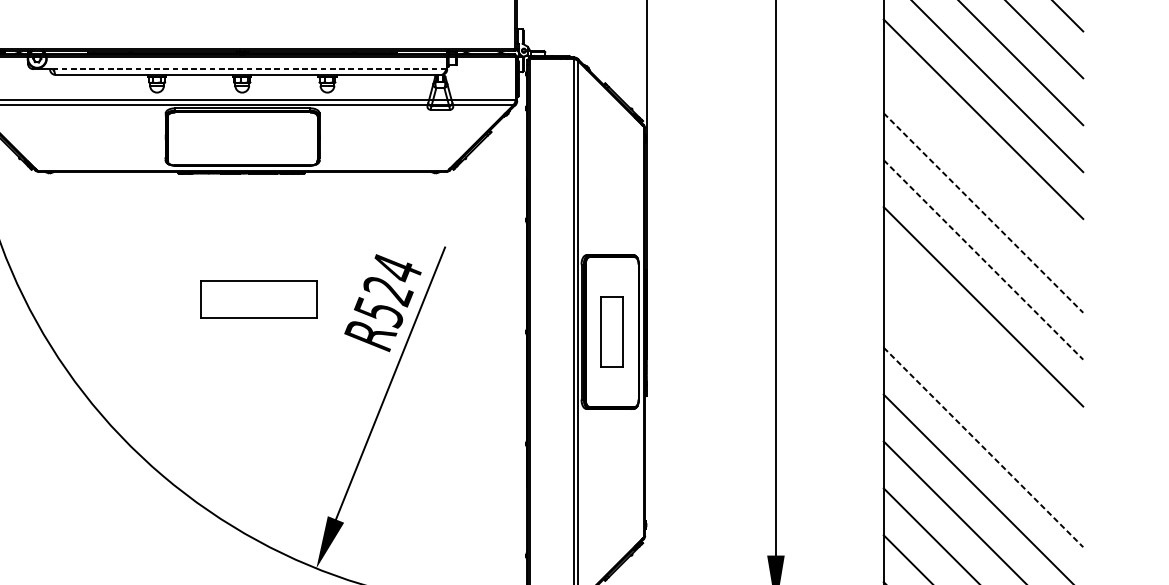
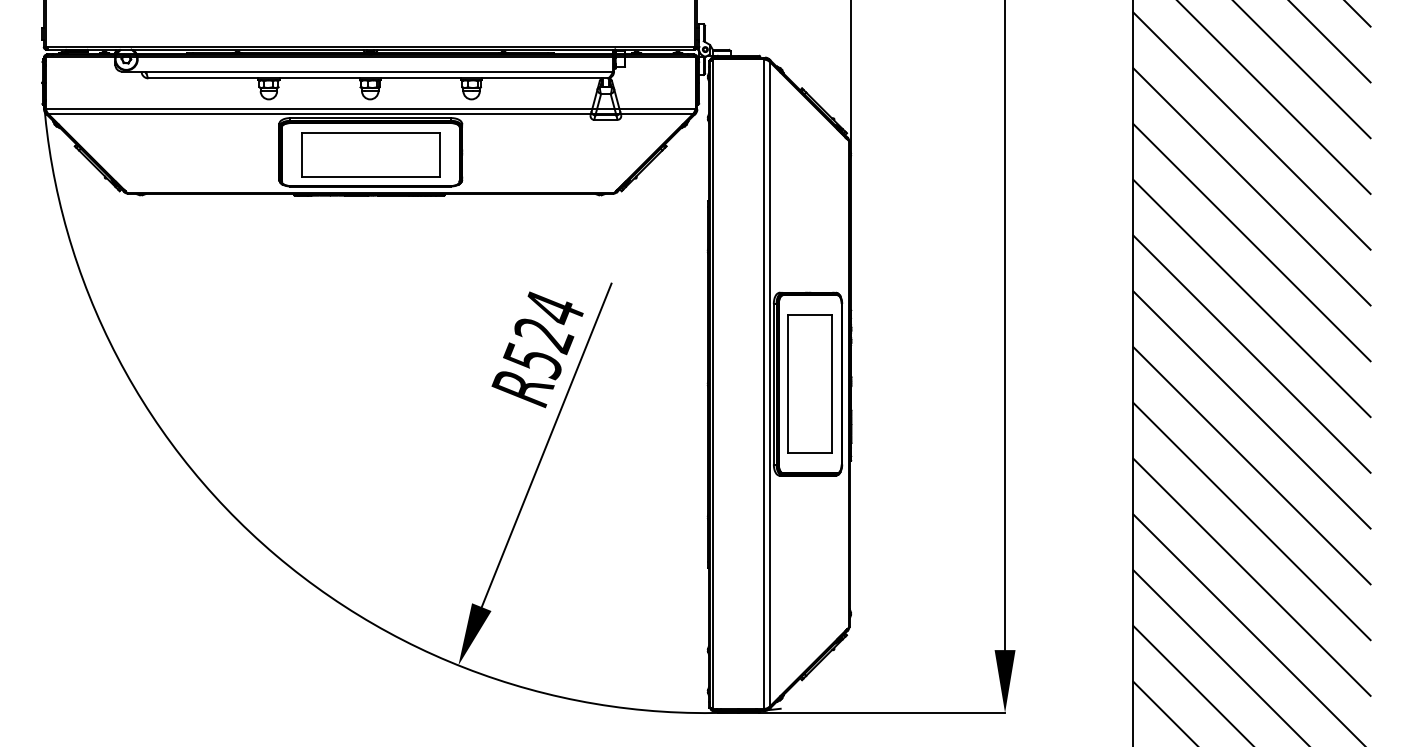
line: (250, 69) -> (379, 71), dashed -> solid
line: (983, 165) -> (1251, 186), added
line: (983, 212) -> (1251, 242), dashed -> solid
line: (983, 259) -> (1251, 298), dashed -> solid
part: (258, 299) -> (370, 154), moved
part: (611, 331) -> (809, 383), size x1.67
line: (983, 353) -> (1251, 409), added
line: (983, 400) -> (1251, 465), added
line: (983, 447) -> (1251, 521), dashed -> solid

